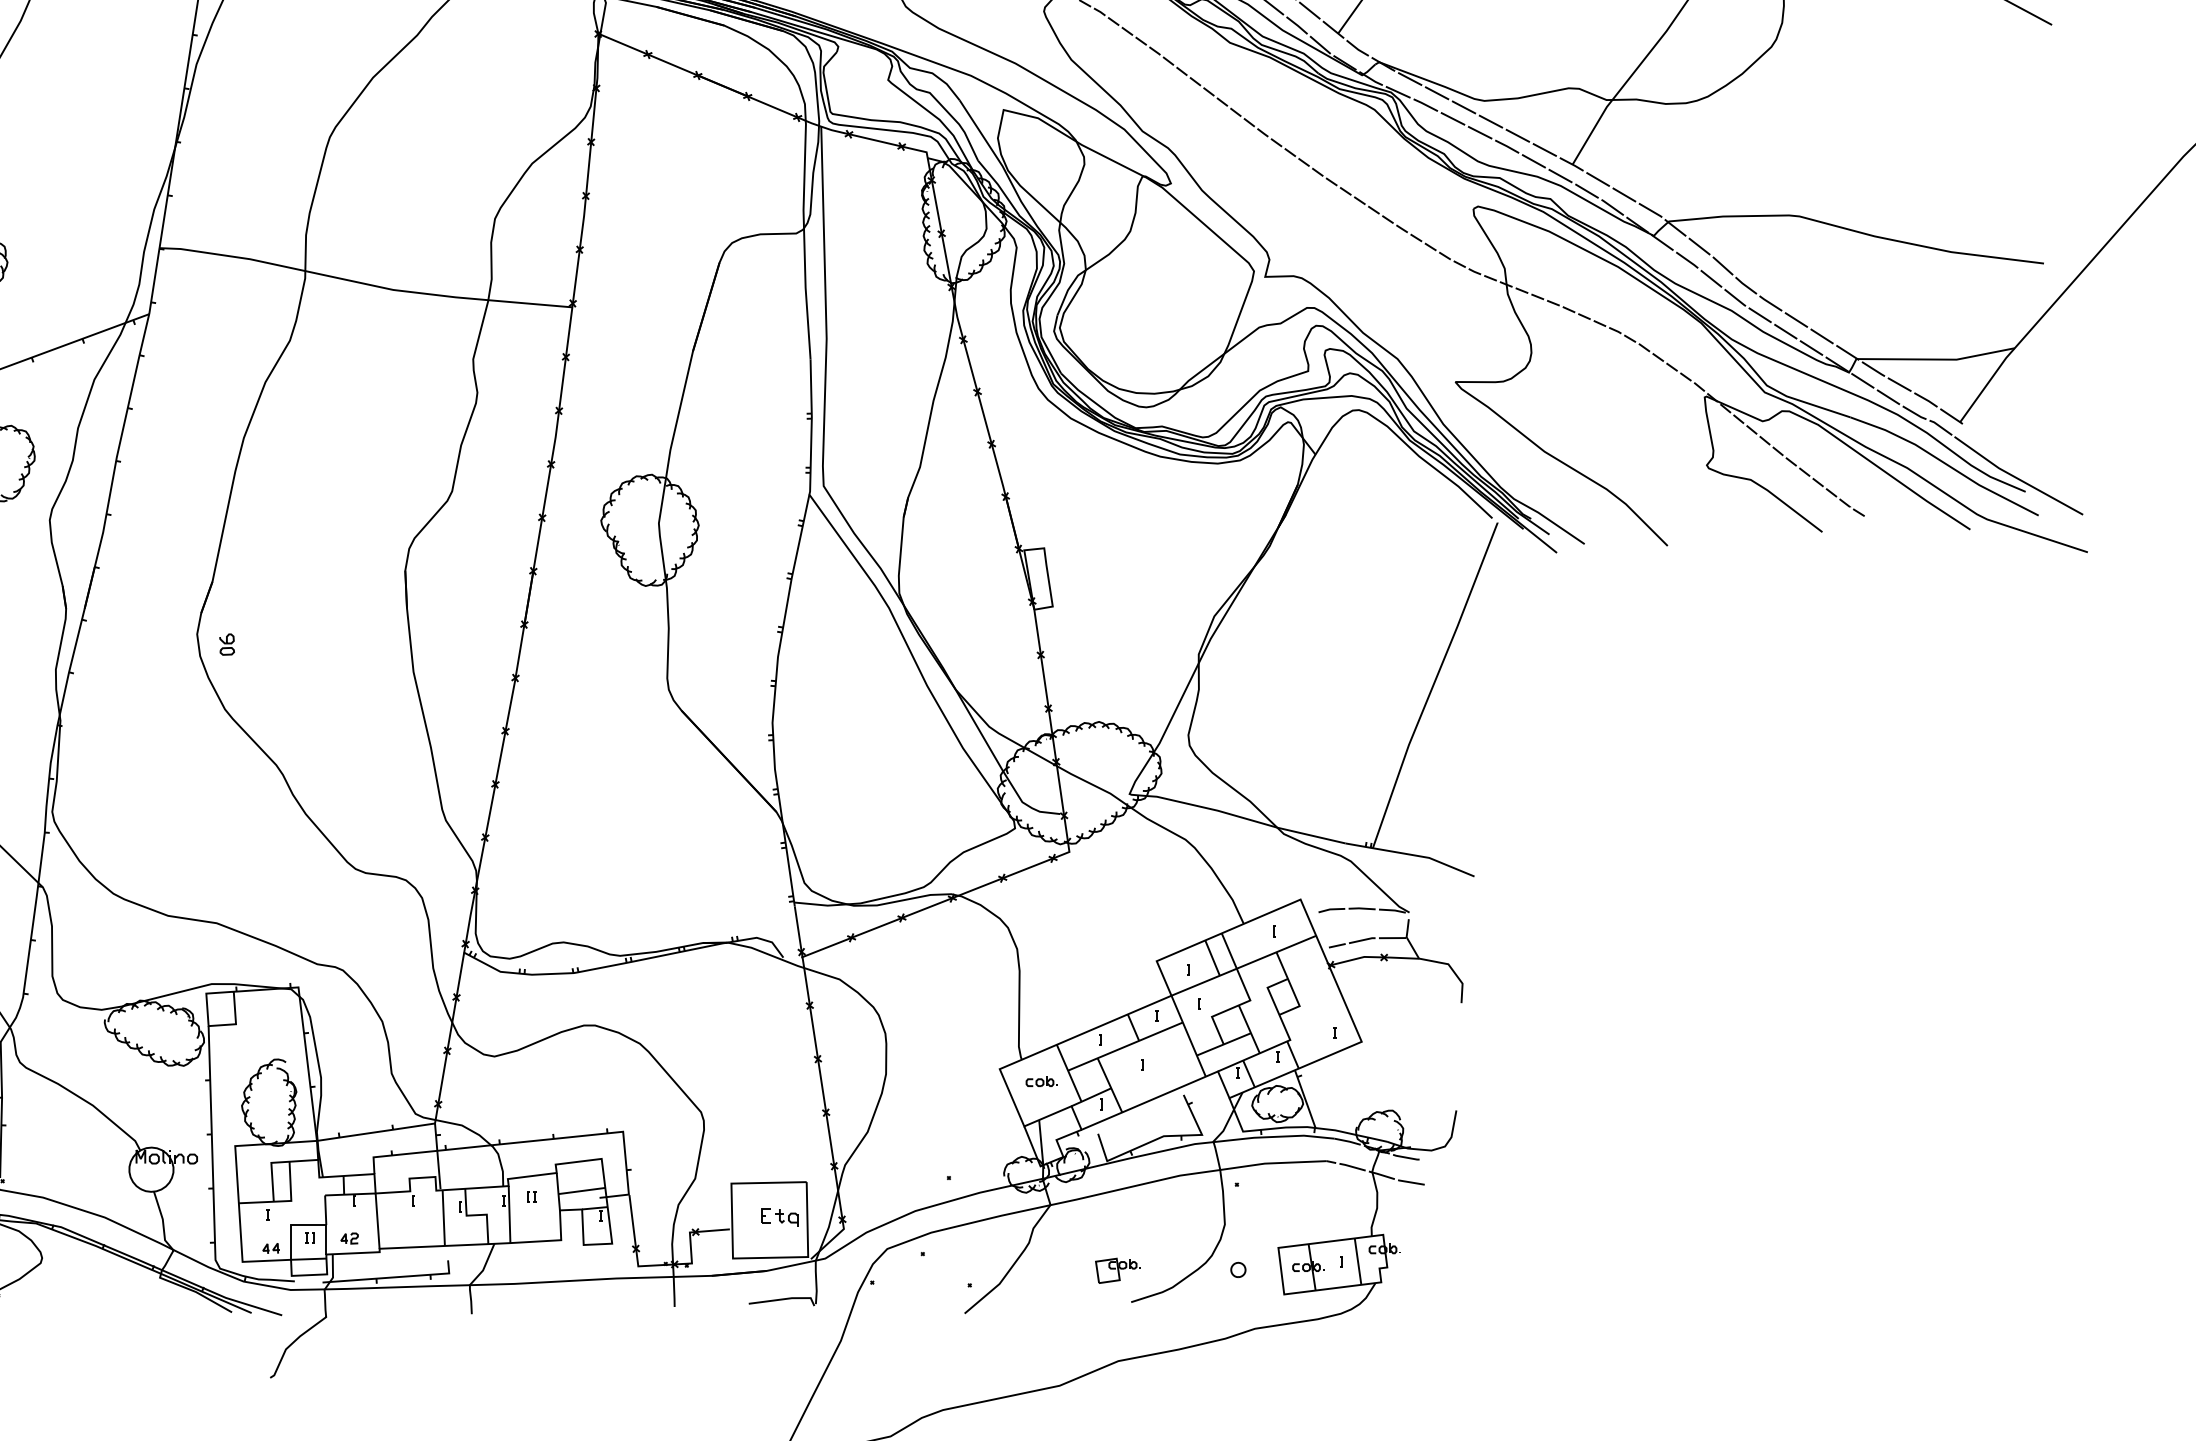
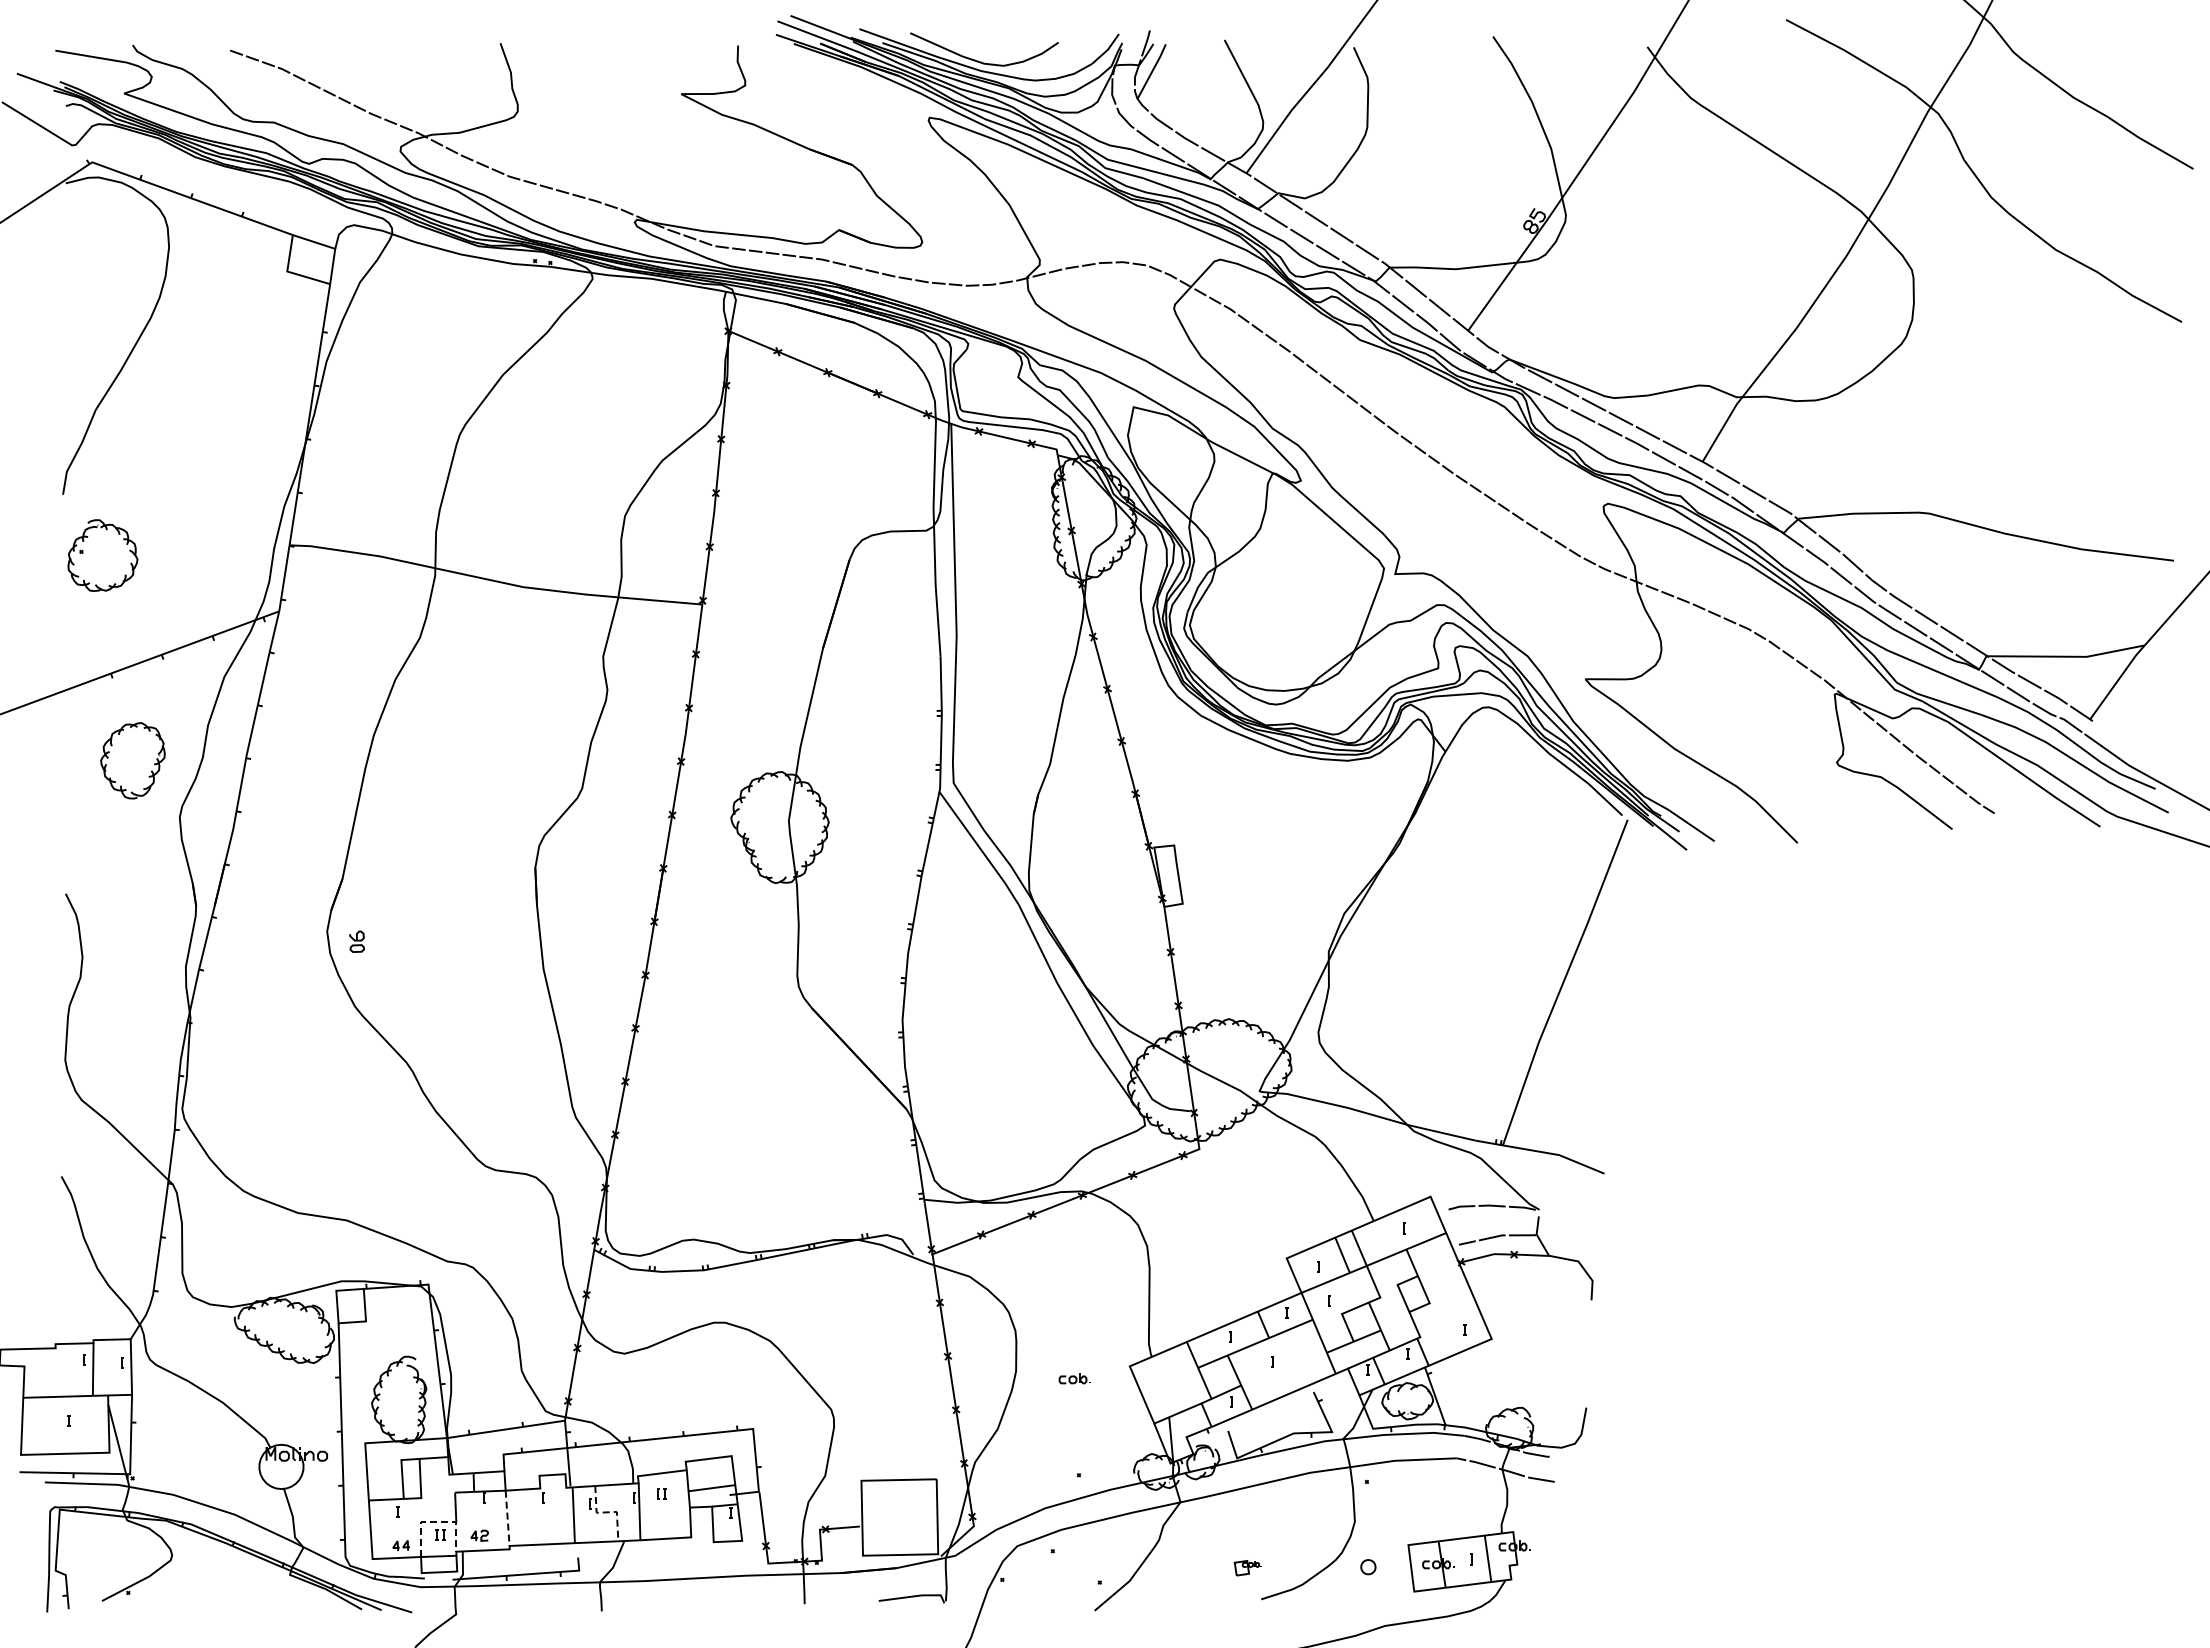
part: (1041, 1081) -> (1074, 1378), moved
line: (478, 1215) -> (608, 1512), solid -> dashed
part: (779, 1217) -> (909, 1514), removed
line: (377, 1221) -> (507, 1518), solid -> dashed
line: (306, 1225) -> (436, 1522), solid -> dashed
part: (1117, 1271) -> (1247, 1568), size x0.6

